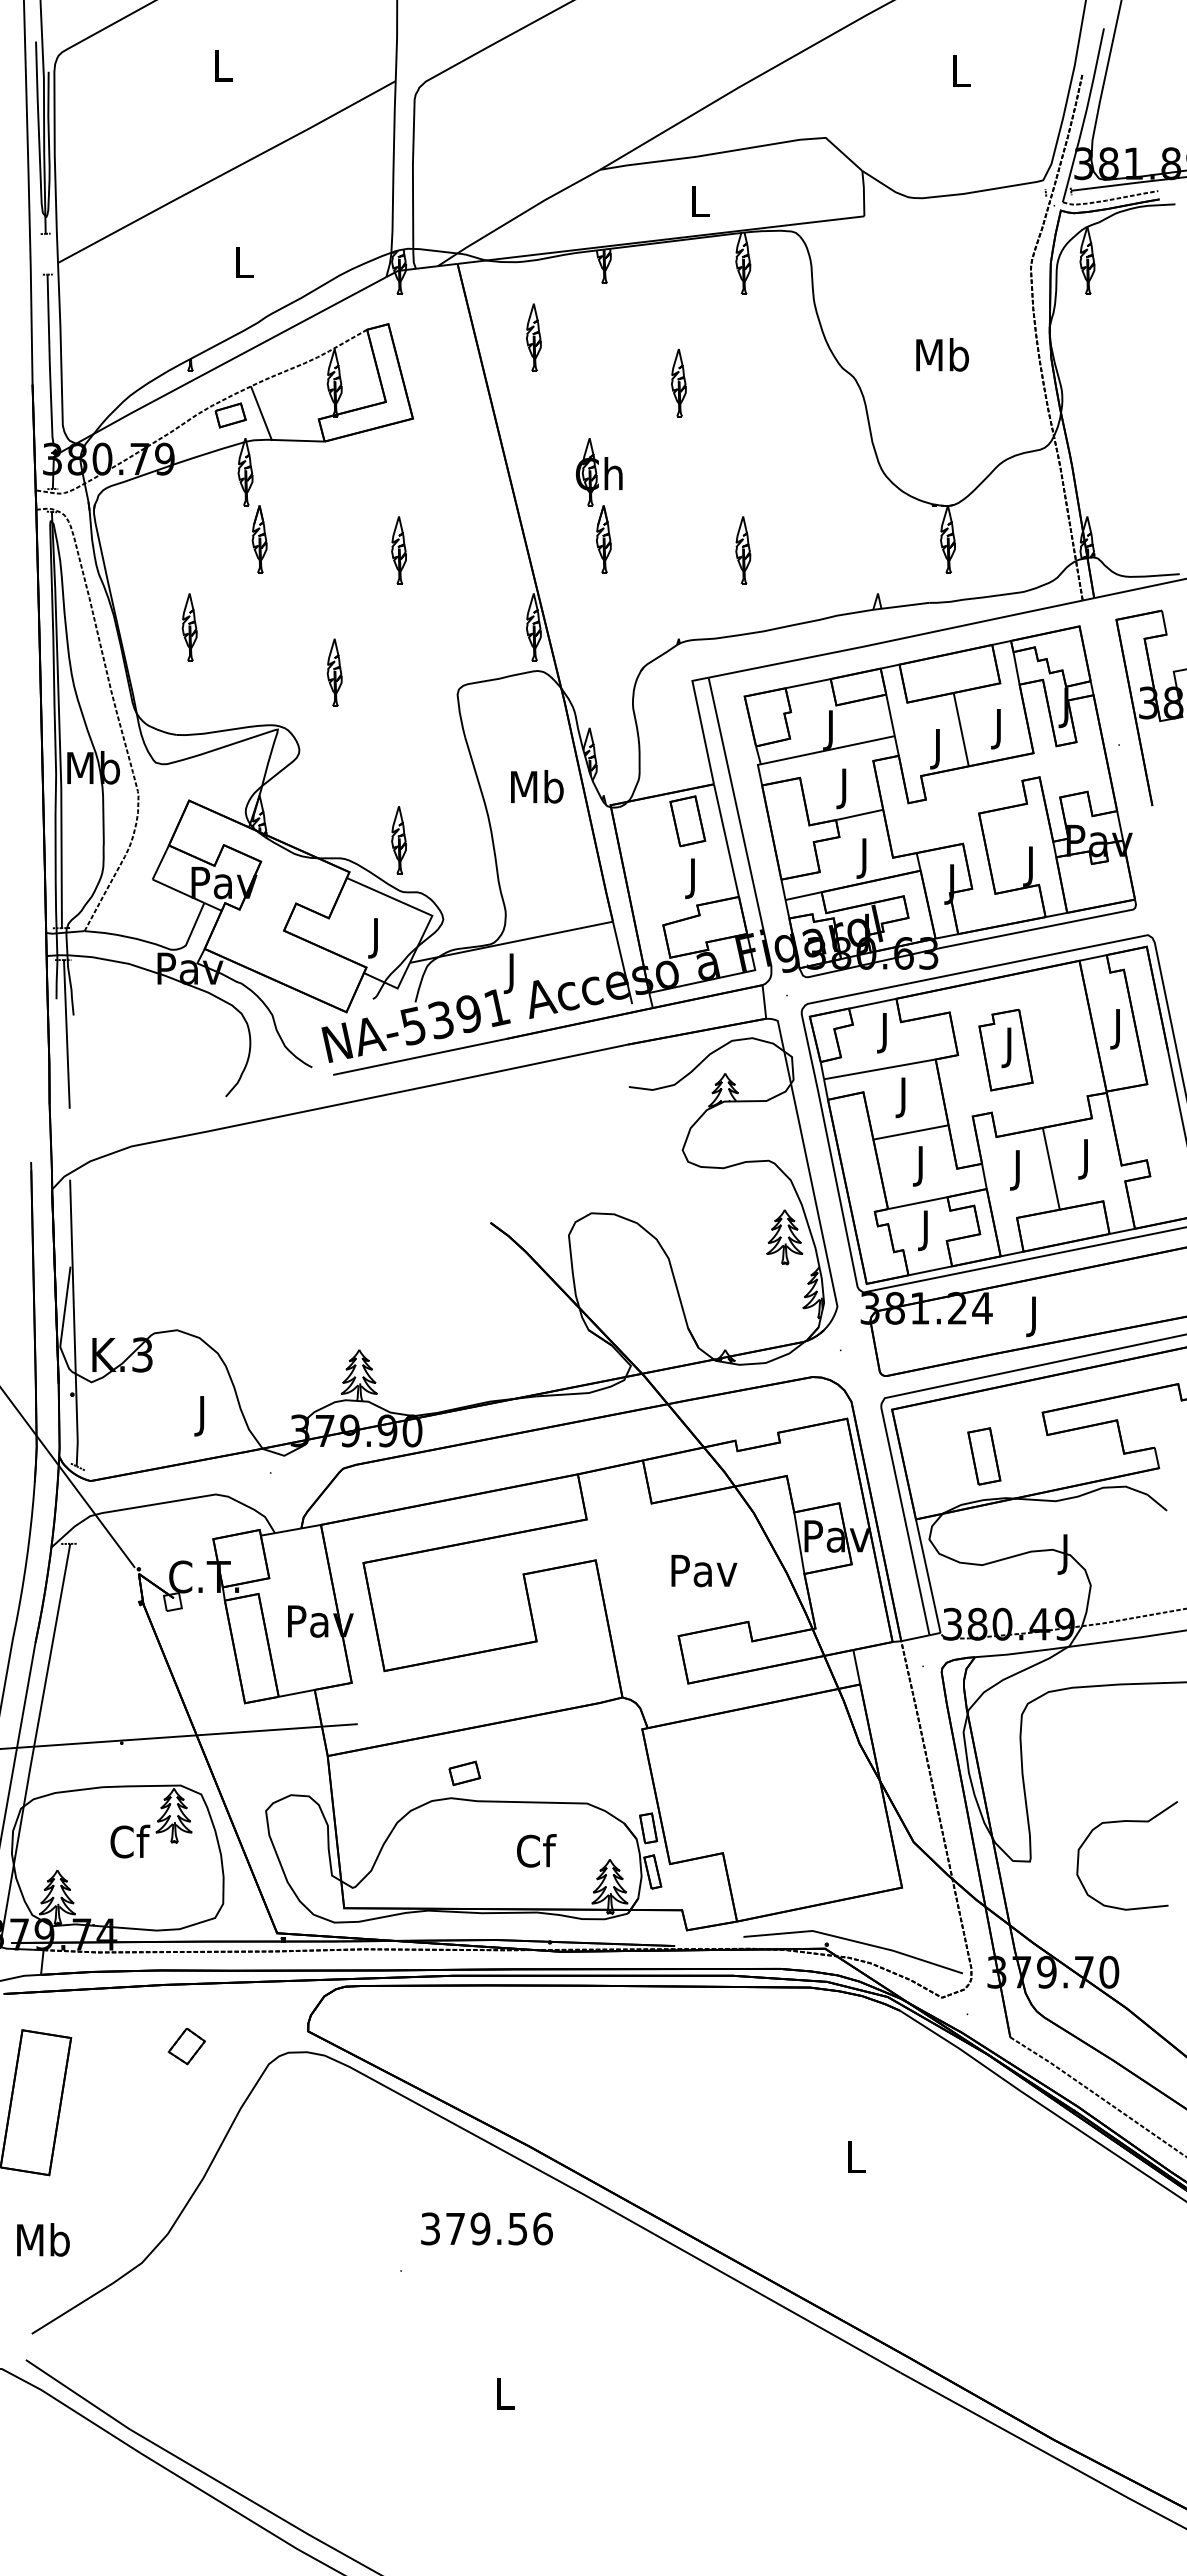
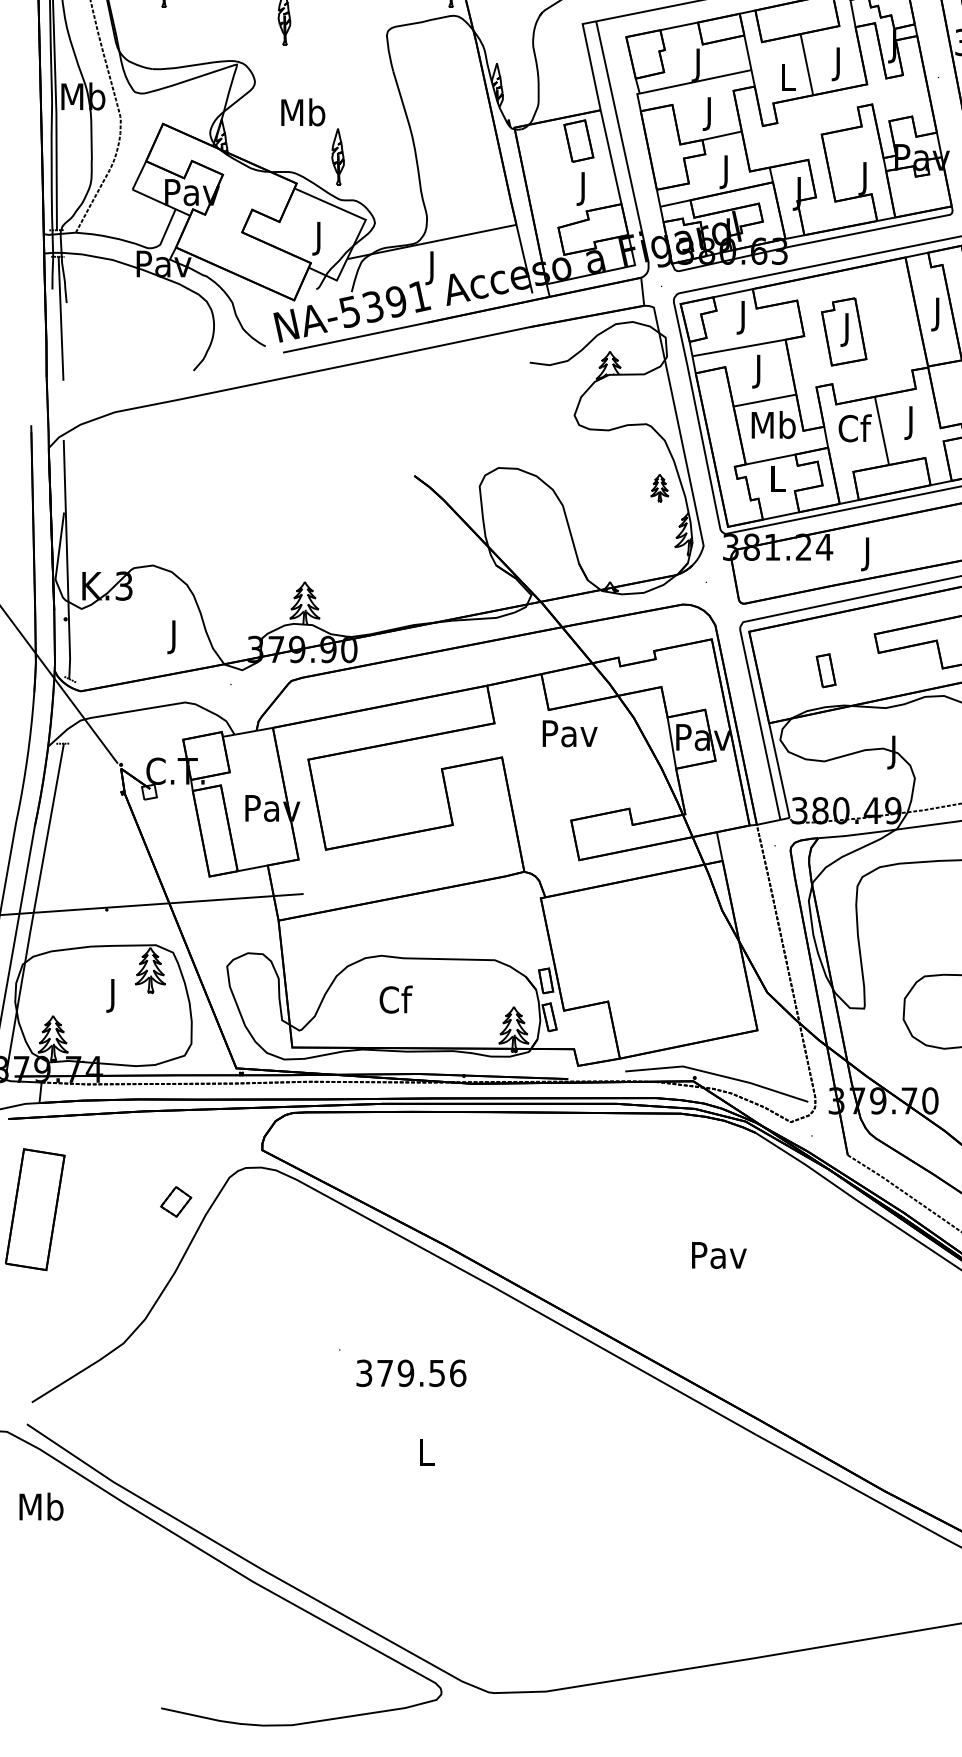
text: (939, 749) -> (788, 81), J -> L
text: (537, 786) -> (303, 112), moved
text: (921, 1165) -> (773, 428), J -> Mb
text: (1019, 1169) -> (855, 431), J -> Cf
text: (927, 1230) -> (778, 482), J -> L
part: (784, 1237) -> (659, 488), size x0.6
part: (984, 1456) -> (826, 670), size x0.7
text: (704, 1571) -> (570, 734), moved
part: (464, 1773) -> (392, 935), removed
text: (130, 1845) -> (114, 995), Cf -> J
text: (536, 1850) -> (395, 999), moved
part: (186, 2046) -> (175, 1202), moved
text: (856, 2157) -> (719, 1255), L -> Pav
text: (486, 2228) -> (410, 1372), moved
text: (43, 2239) -> (41, 1506), moved

